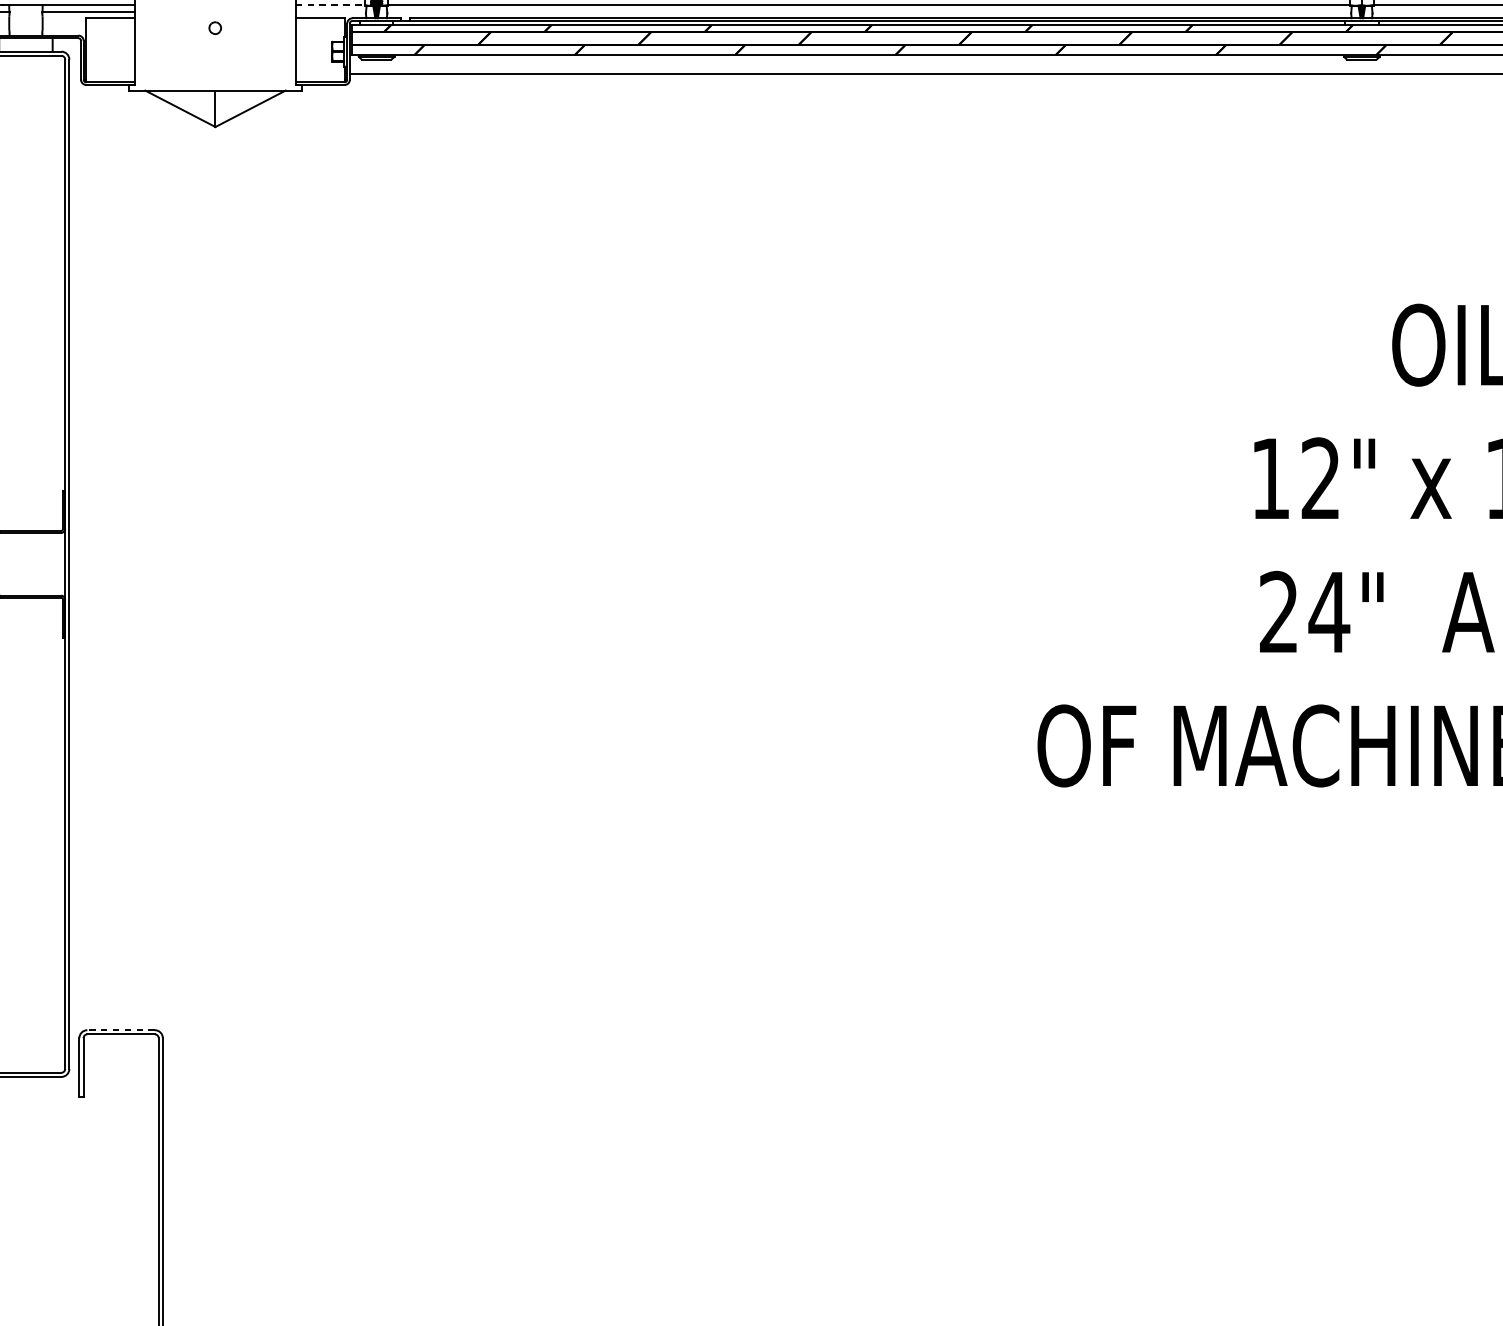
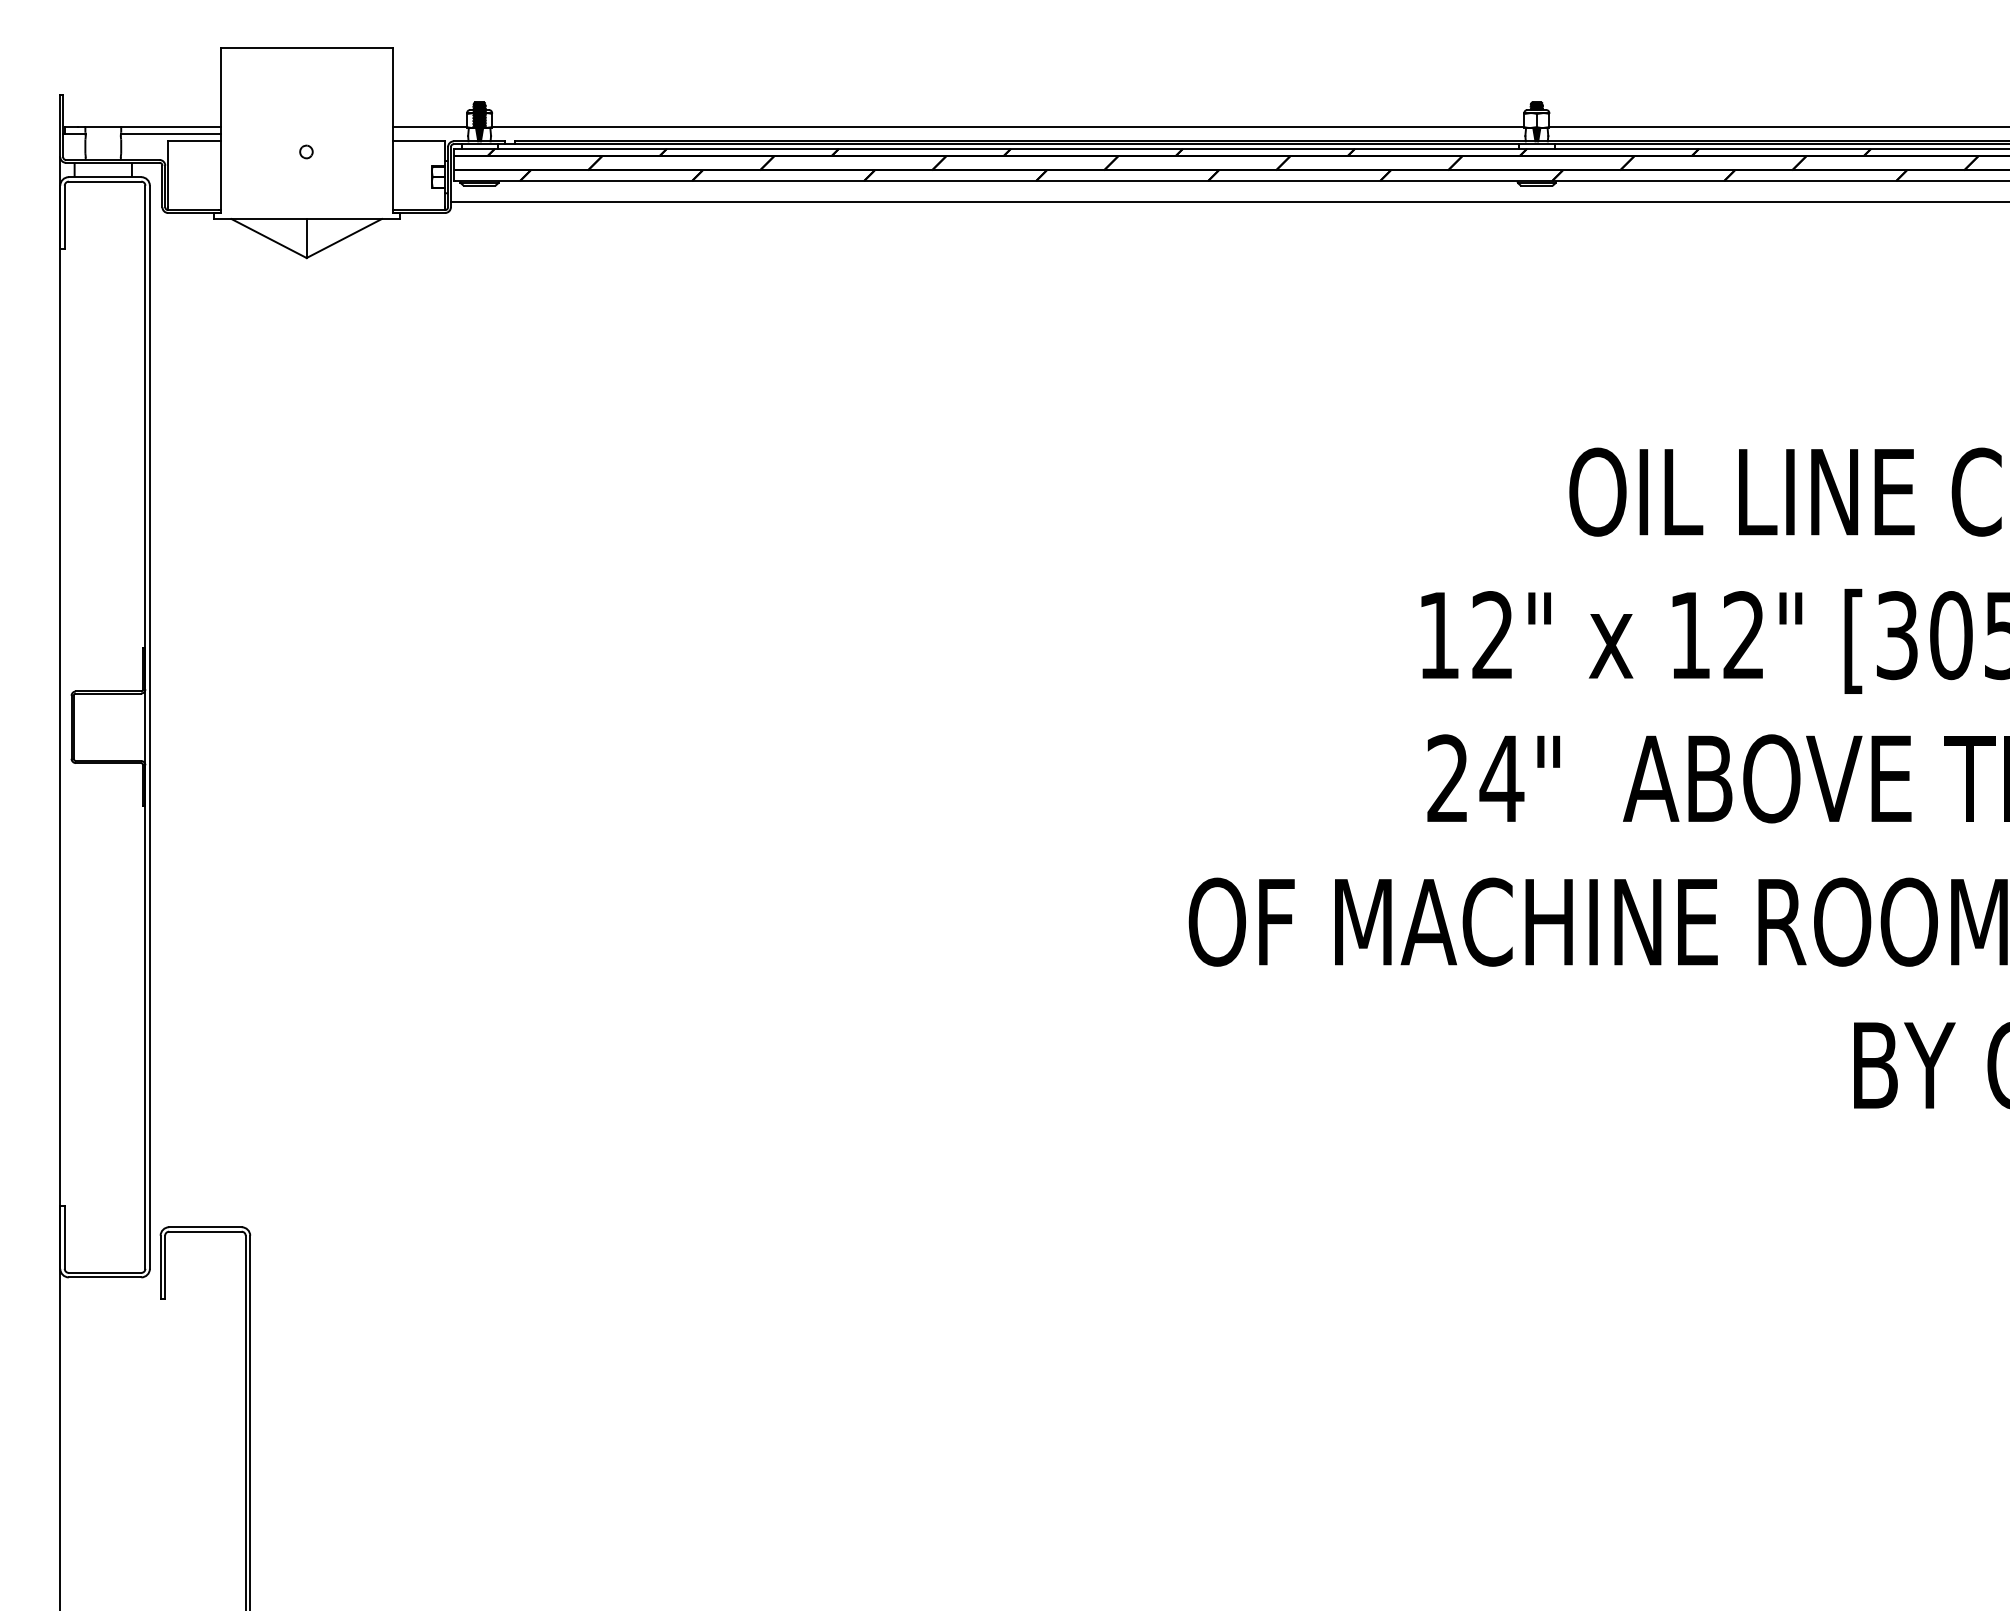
line: (330, 5) -> (430, 127), dashed -> solid
line: (120, 1030) -> (204, 1227), dashed -> solid

